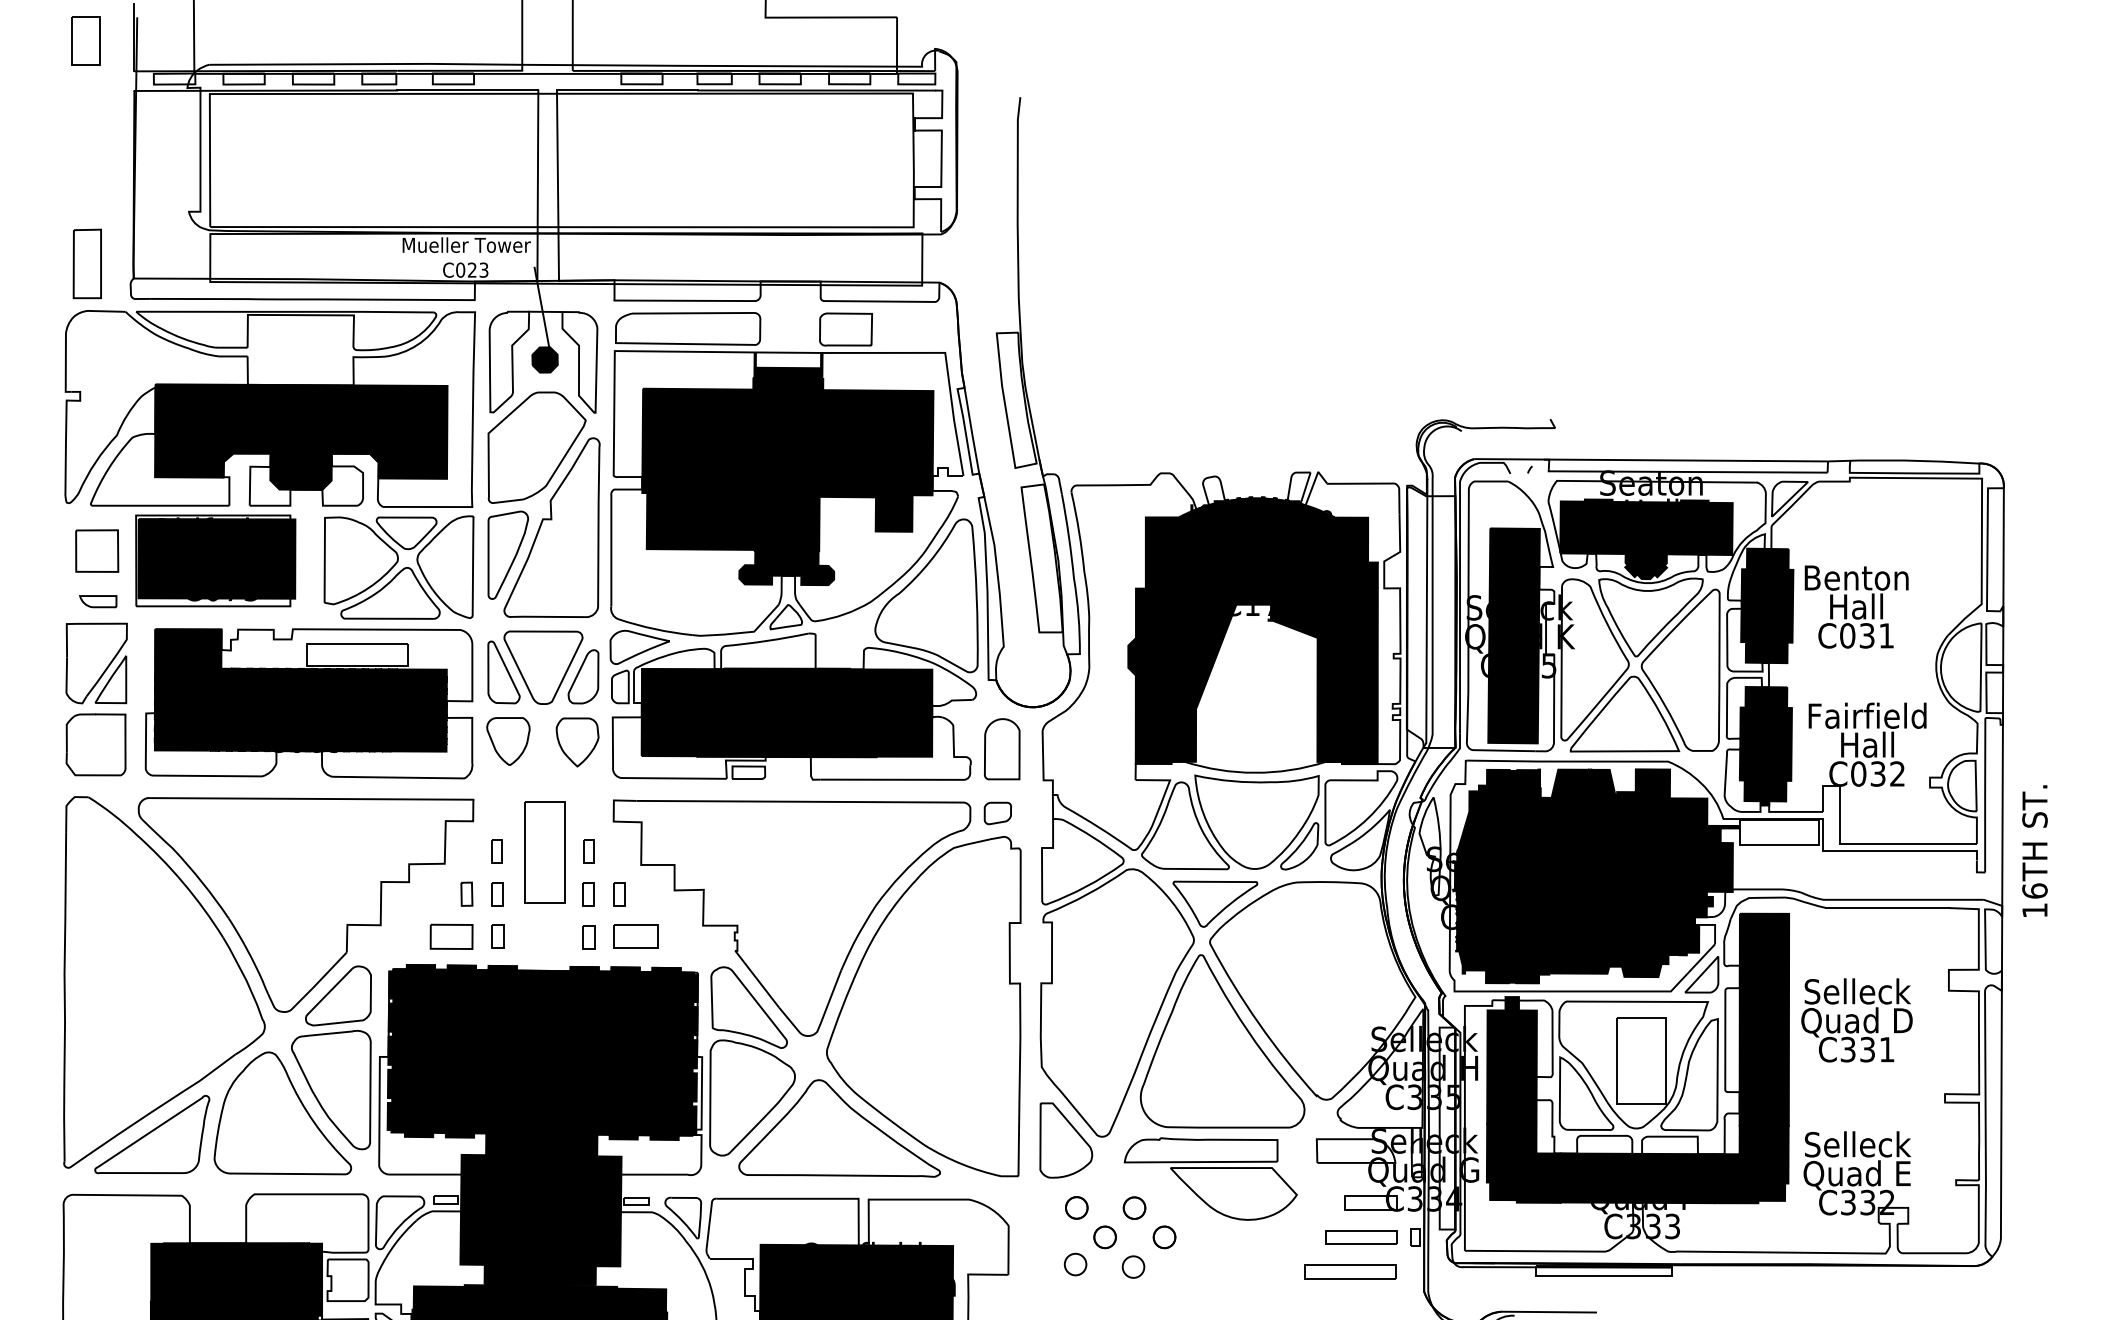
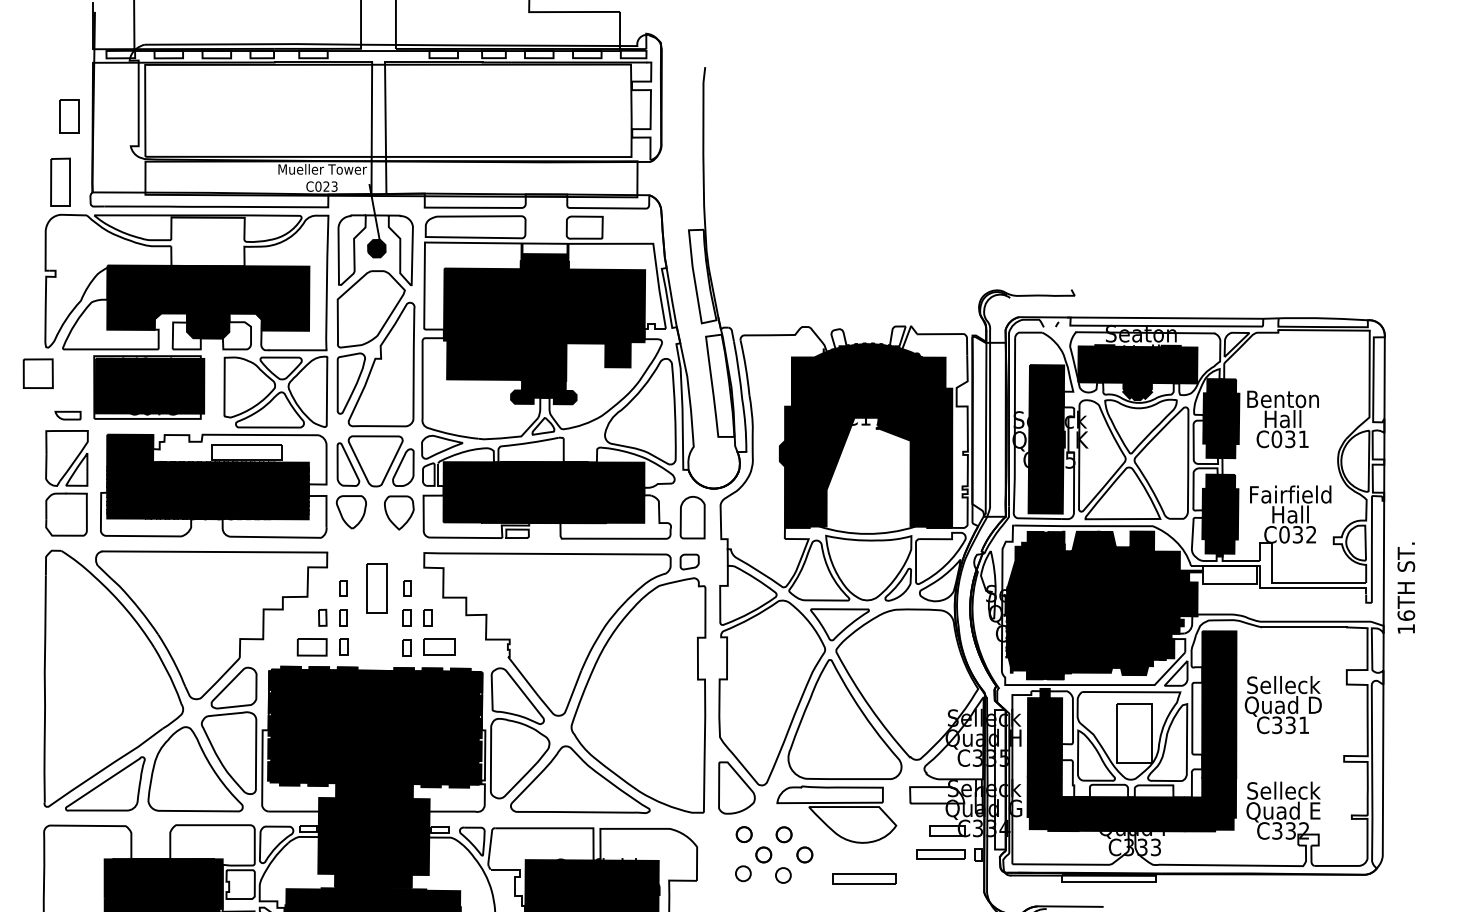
part: (85, 41) -> (69, 116), moved
part: (96, 550) -> (37, 373), moved
part: (544, 851) -> (376, 588), size x0.7
part: (1350, 1271) -> (864, 878), moved

